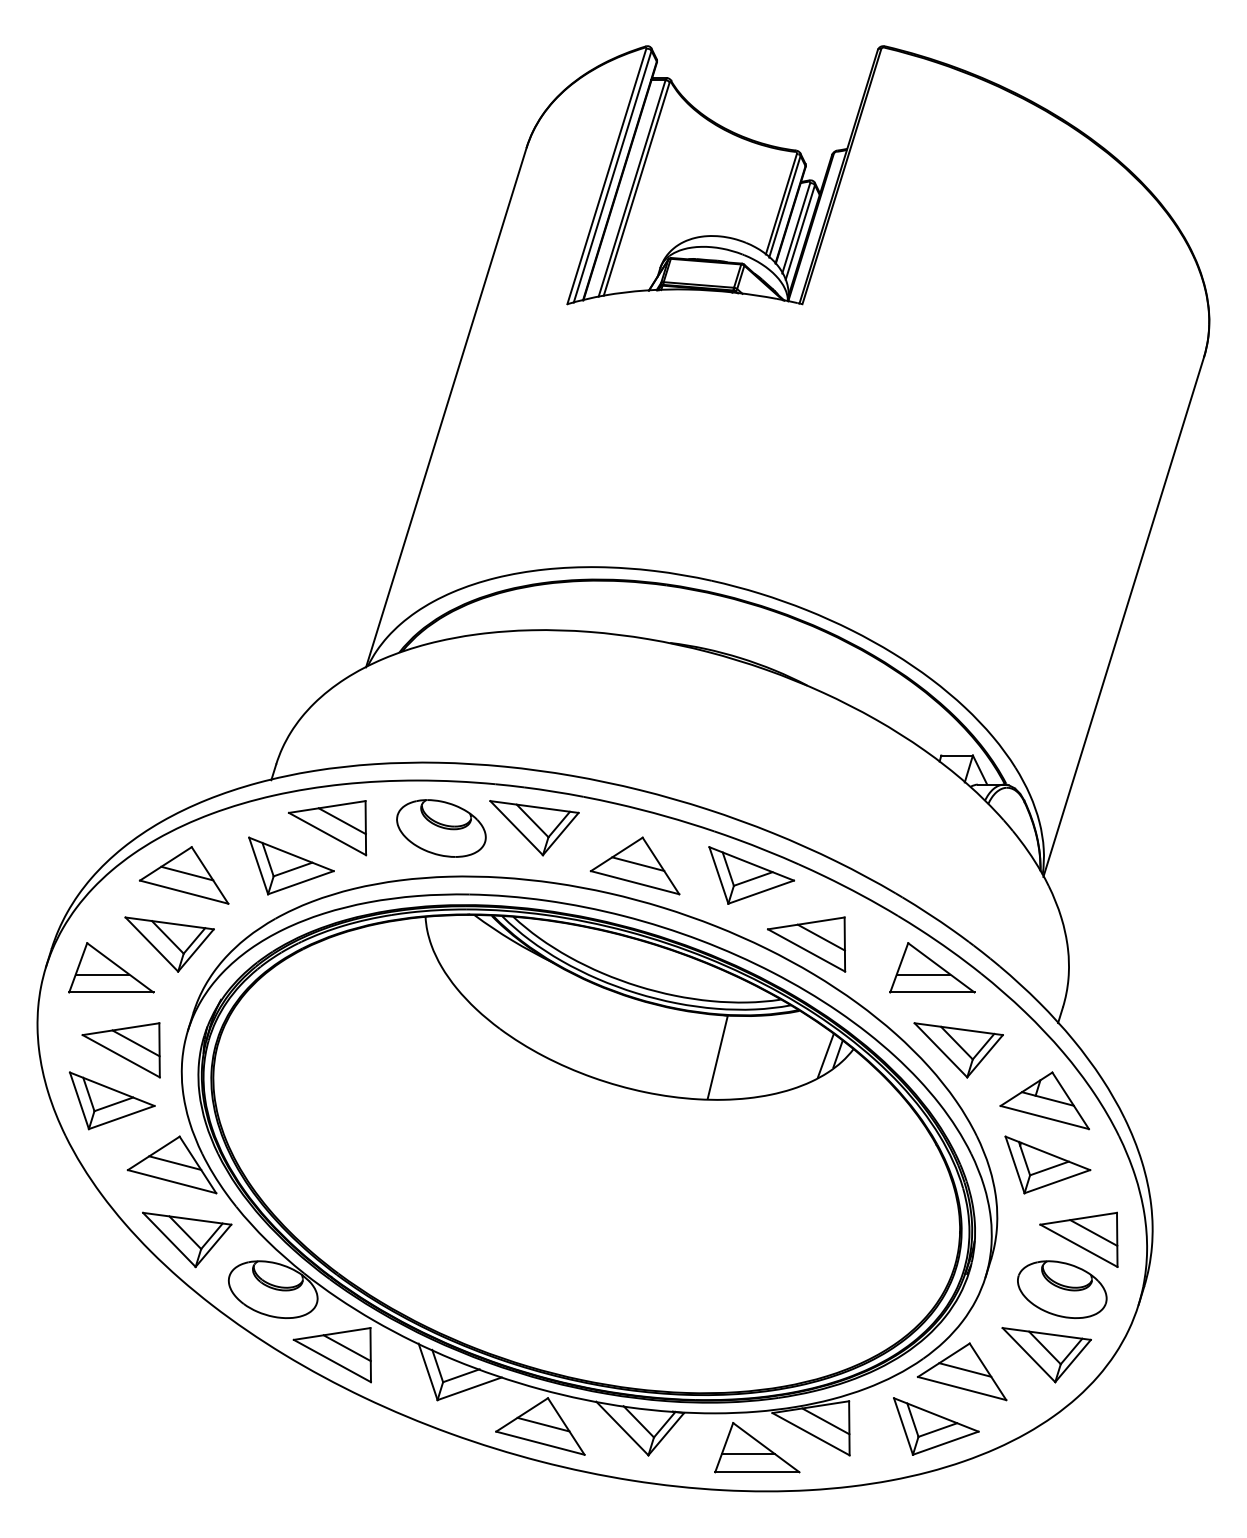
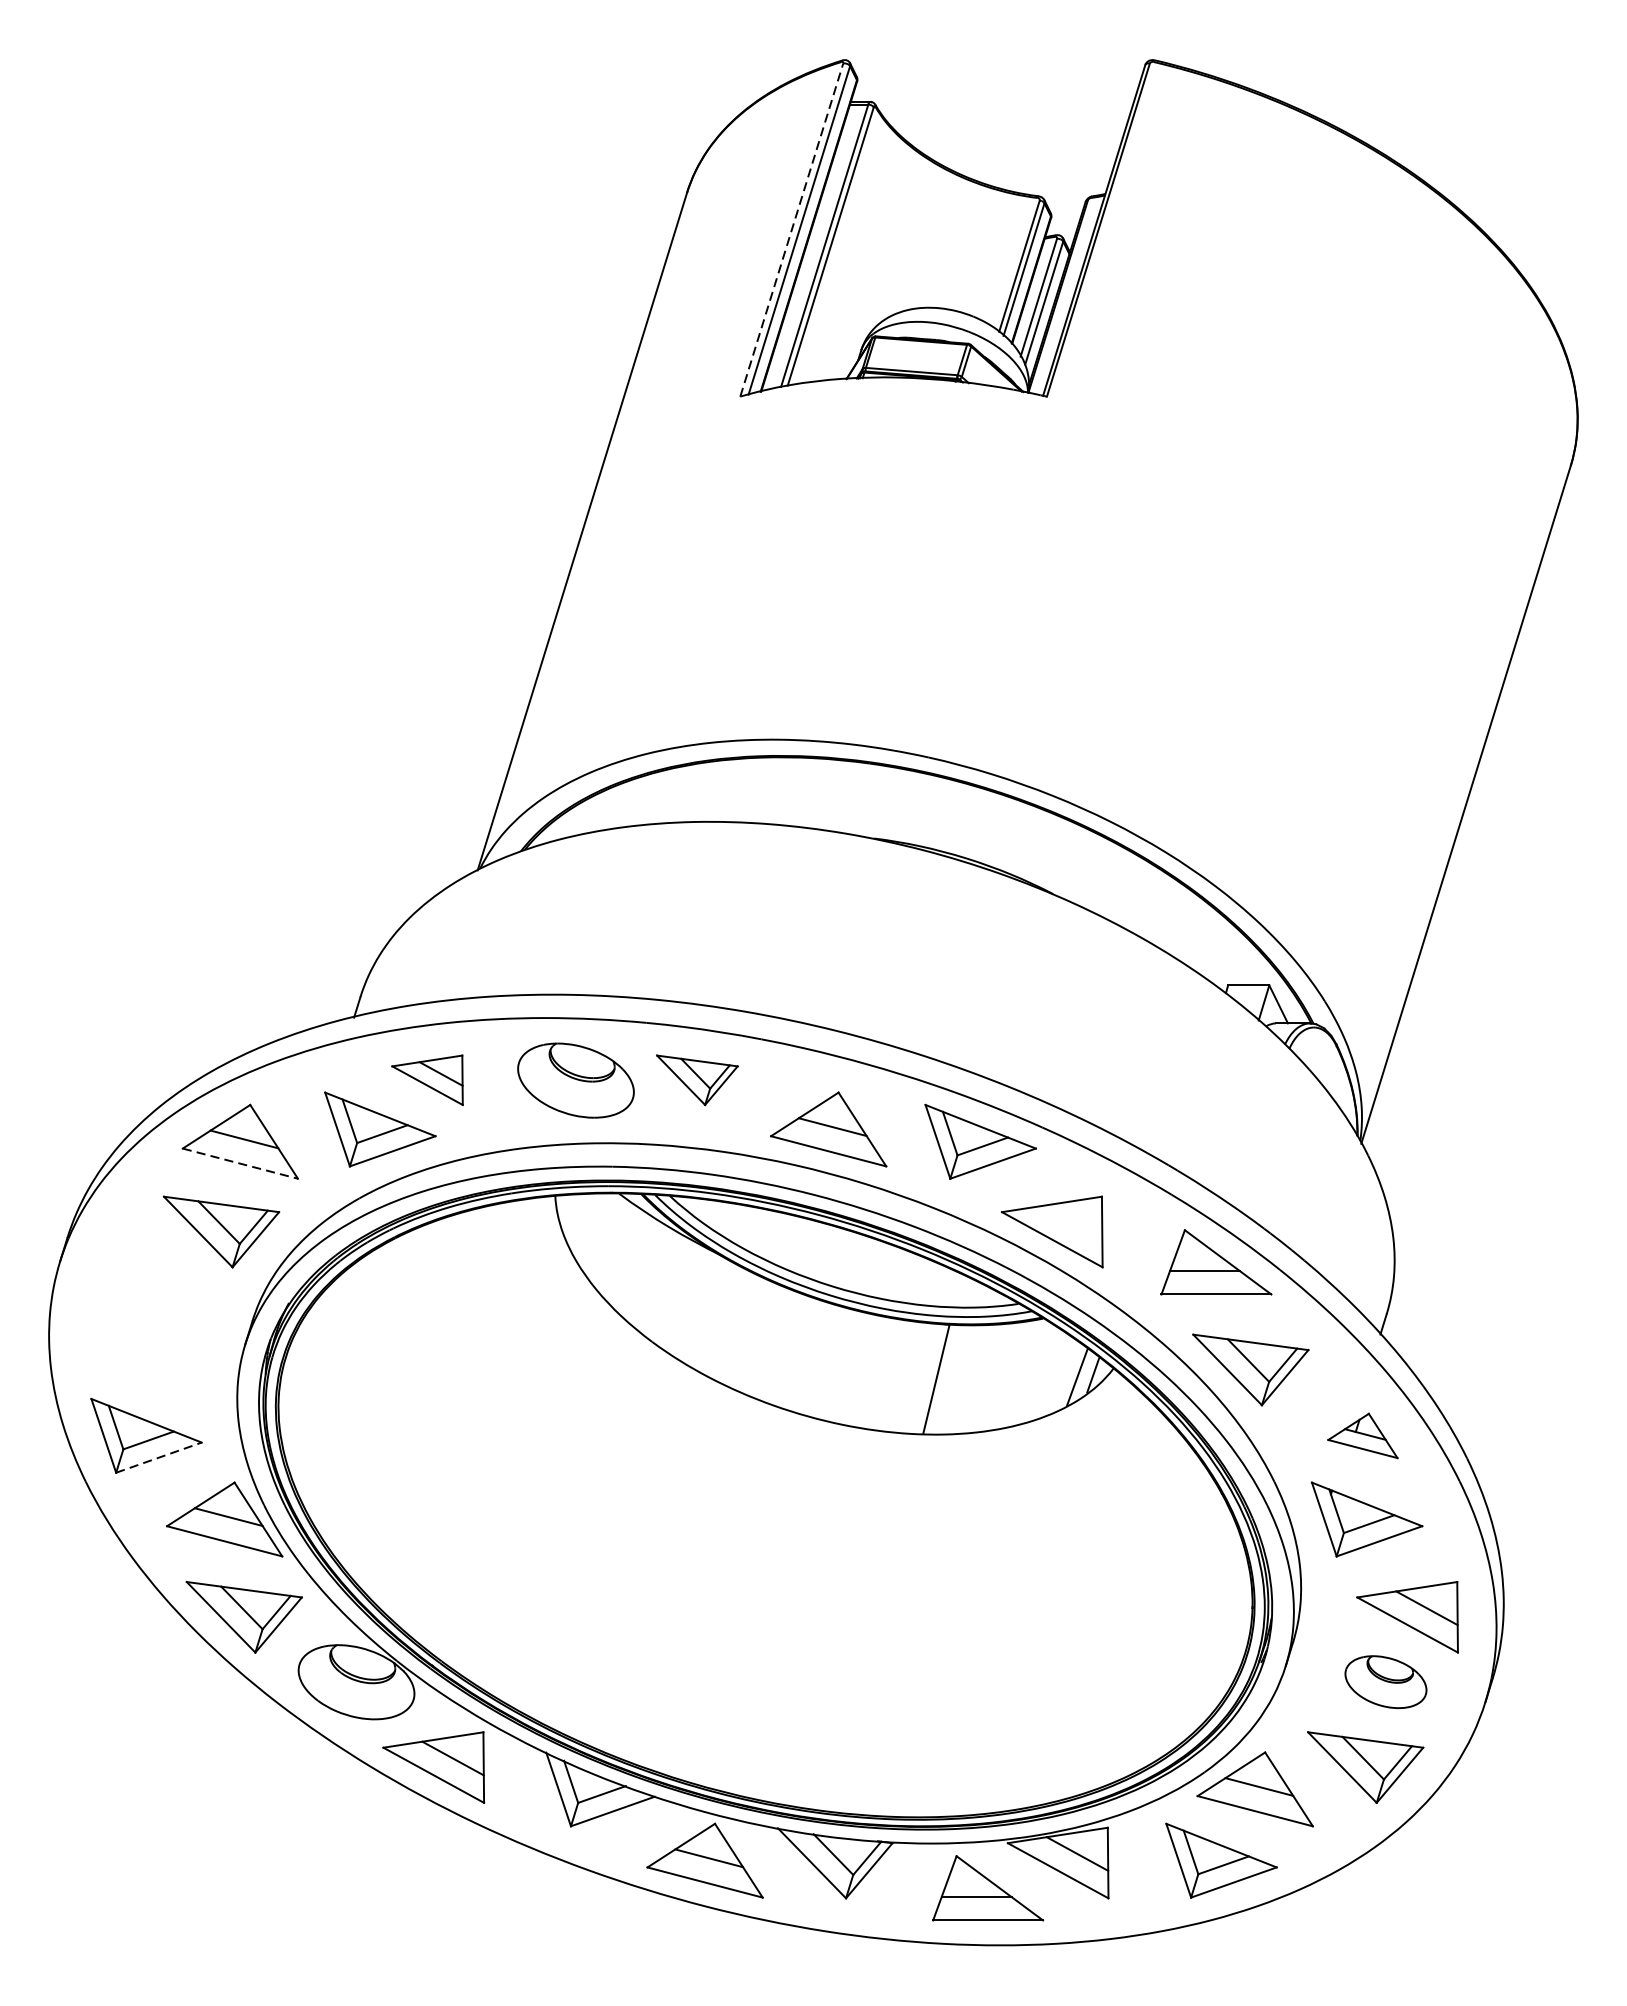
line: (606, 176) -> (791, 230), solid -> dashed
part: (327, 828) -> (427, 1080), size x0.7
part: (534, 828) -> (697, 1080), size x0.7
line: (184, 892) -> (240, 1164), solid -> dashed
line: (820, 937) -> (1070, 1222), removed
part: (111, 967) -> (145, 1261), removed
part: (120, 1050) -> (157, 1370), removed
part: (1044, 1100) -> (1362, 1435), size x0.6
line: (121, 1117) -> (158, 1457), solid -> dashed
part: (1062, 1289) -> (1386, 1681), size x0.7

